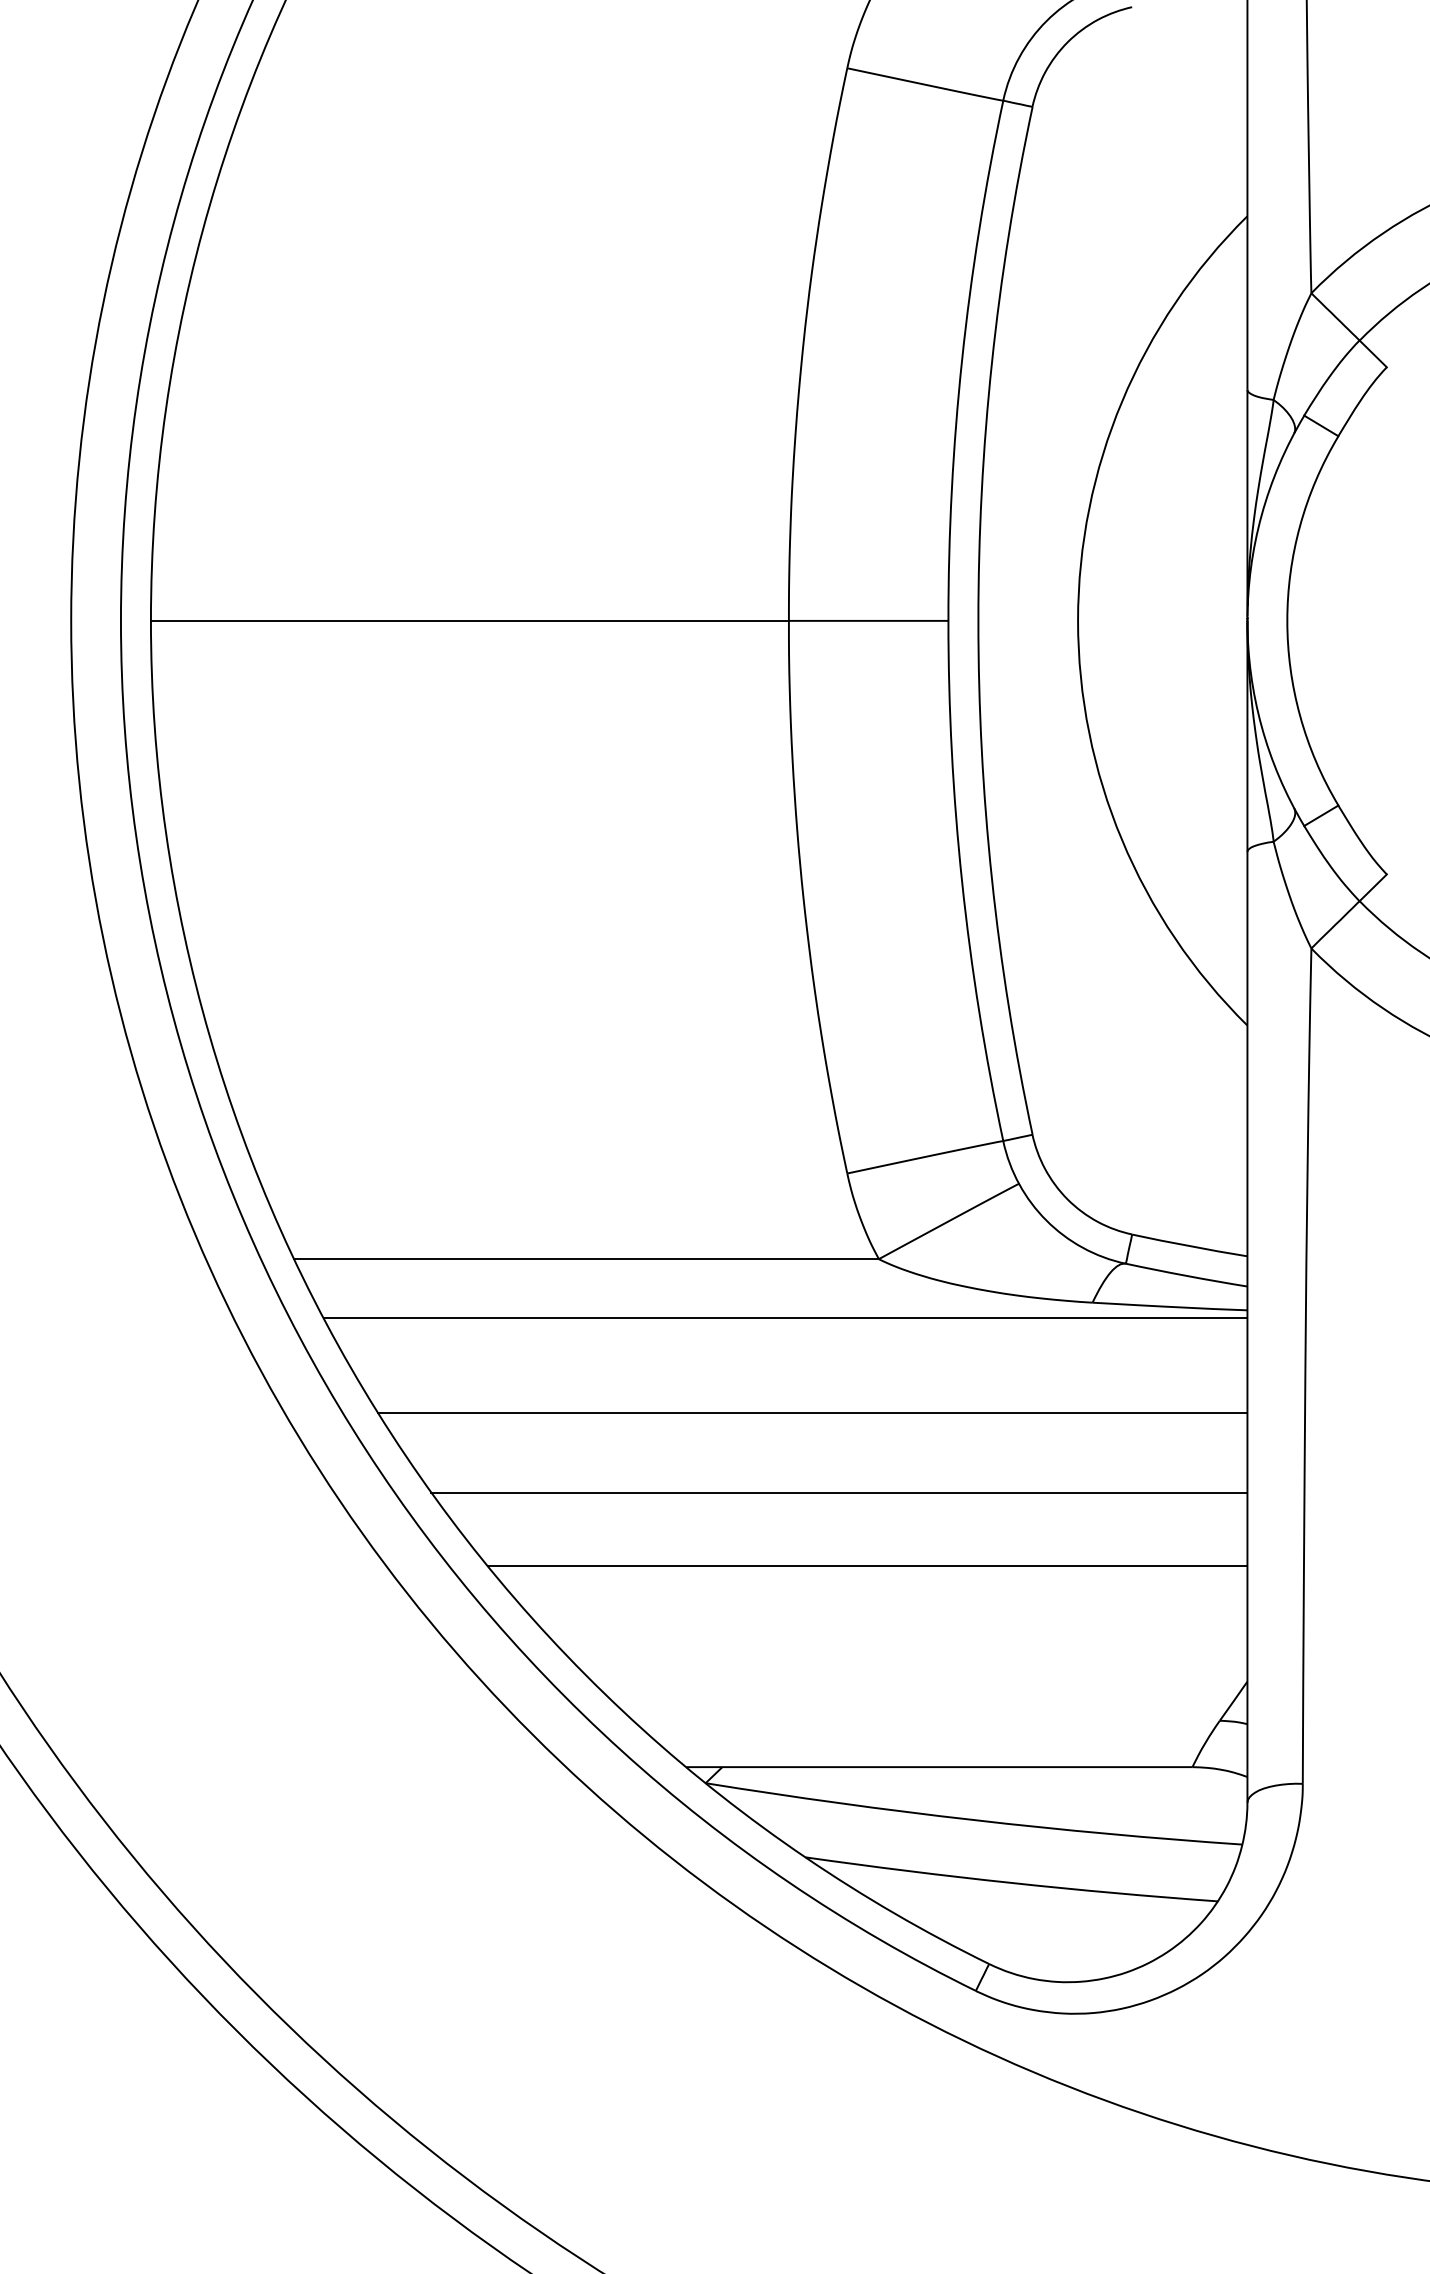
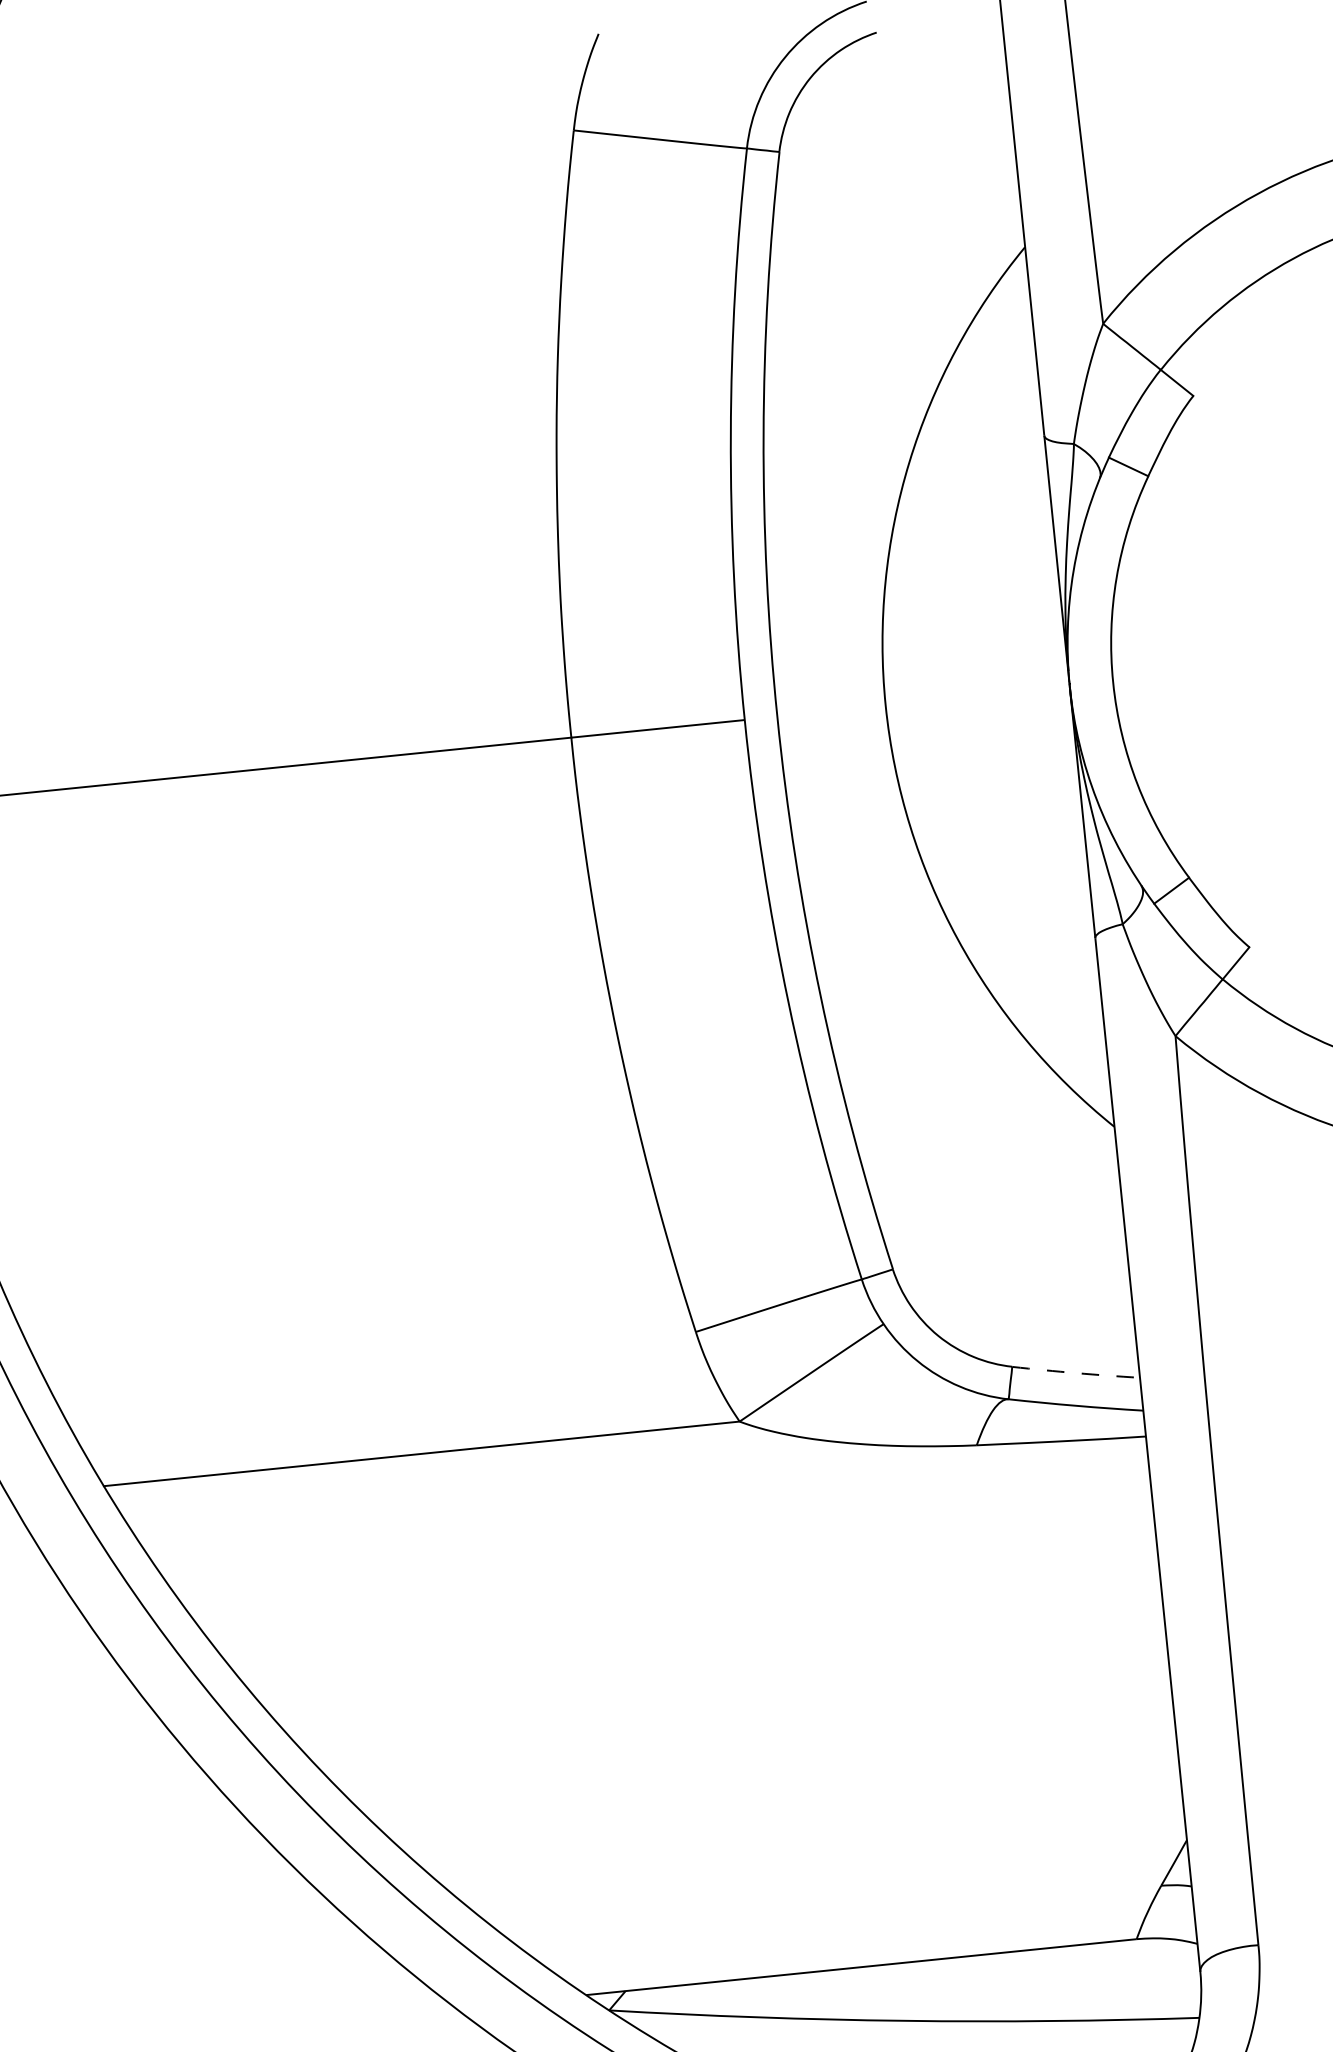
arc: (1189, 1246) -> (1075, 1373), solid -> dashed
line: (785, 1318) -> (644, 1496), removed
line: (812, 1413) -> (684, 1596), removed
line: (839, 1492) -> (722, 1679), removed
line: (867, 1566) -> (761, 1756), removed

